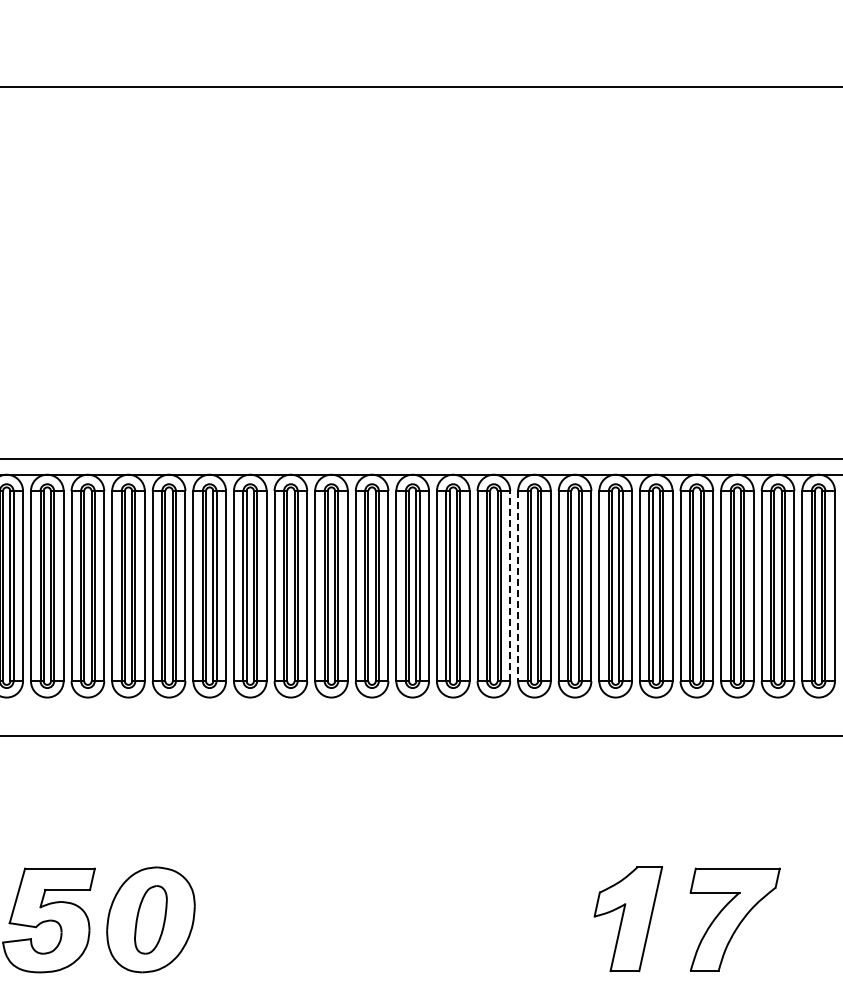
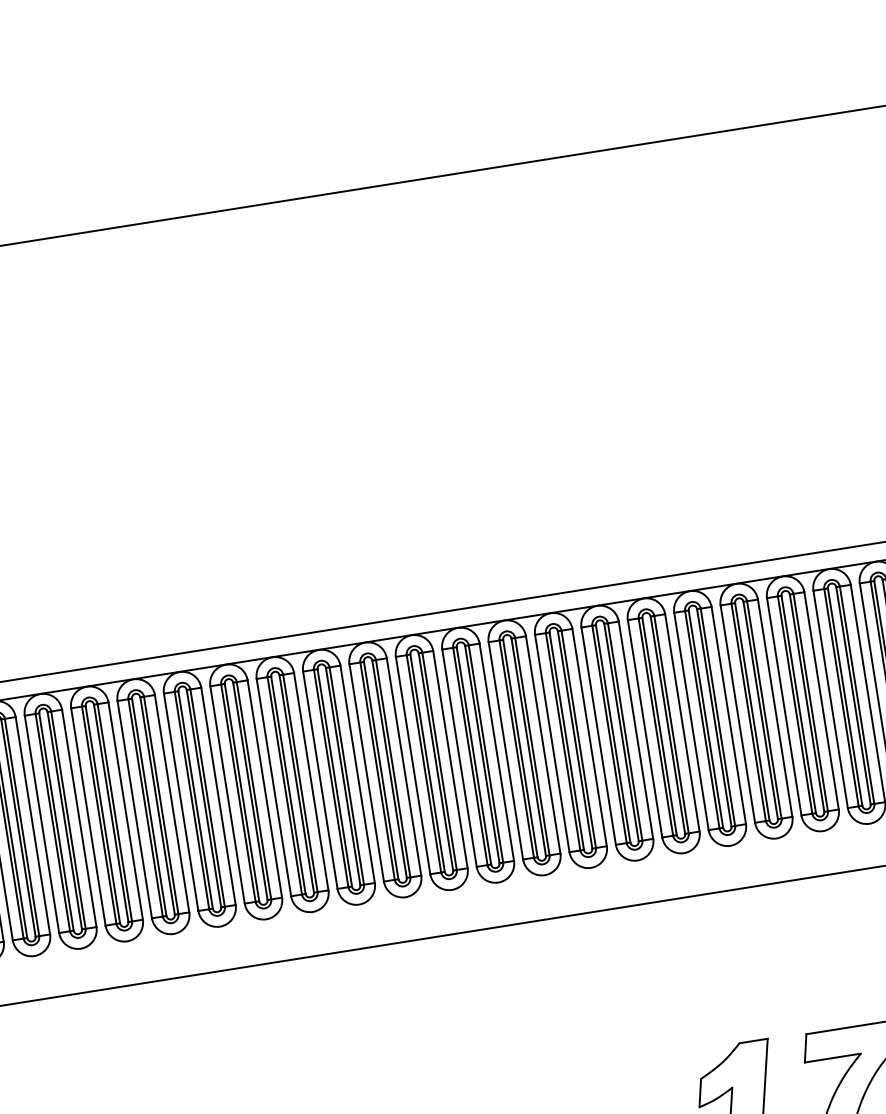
line: (510, 585) -> (543, 744), dashed -> solid
line: (518, 586) -> (552, 743), dashed -> solid

